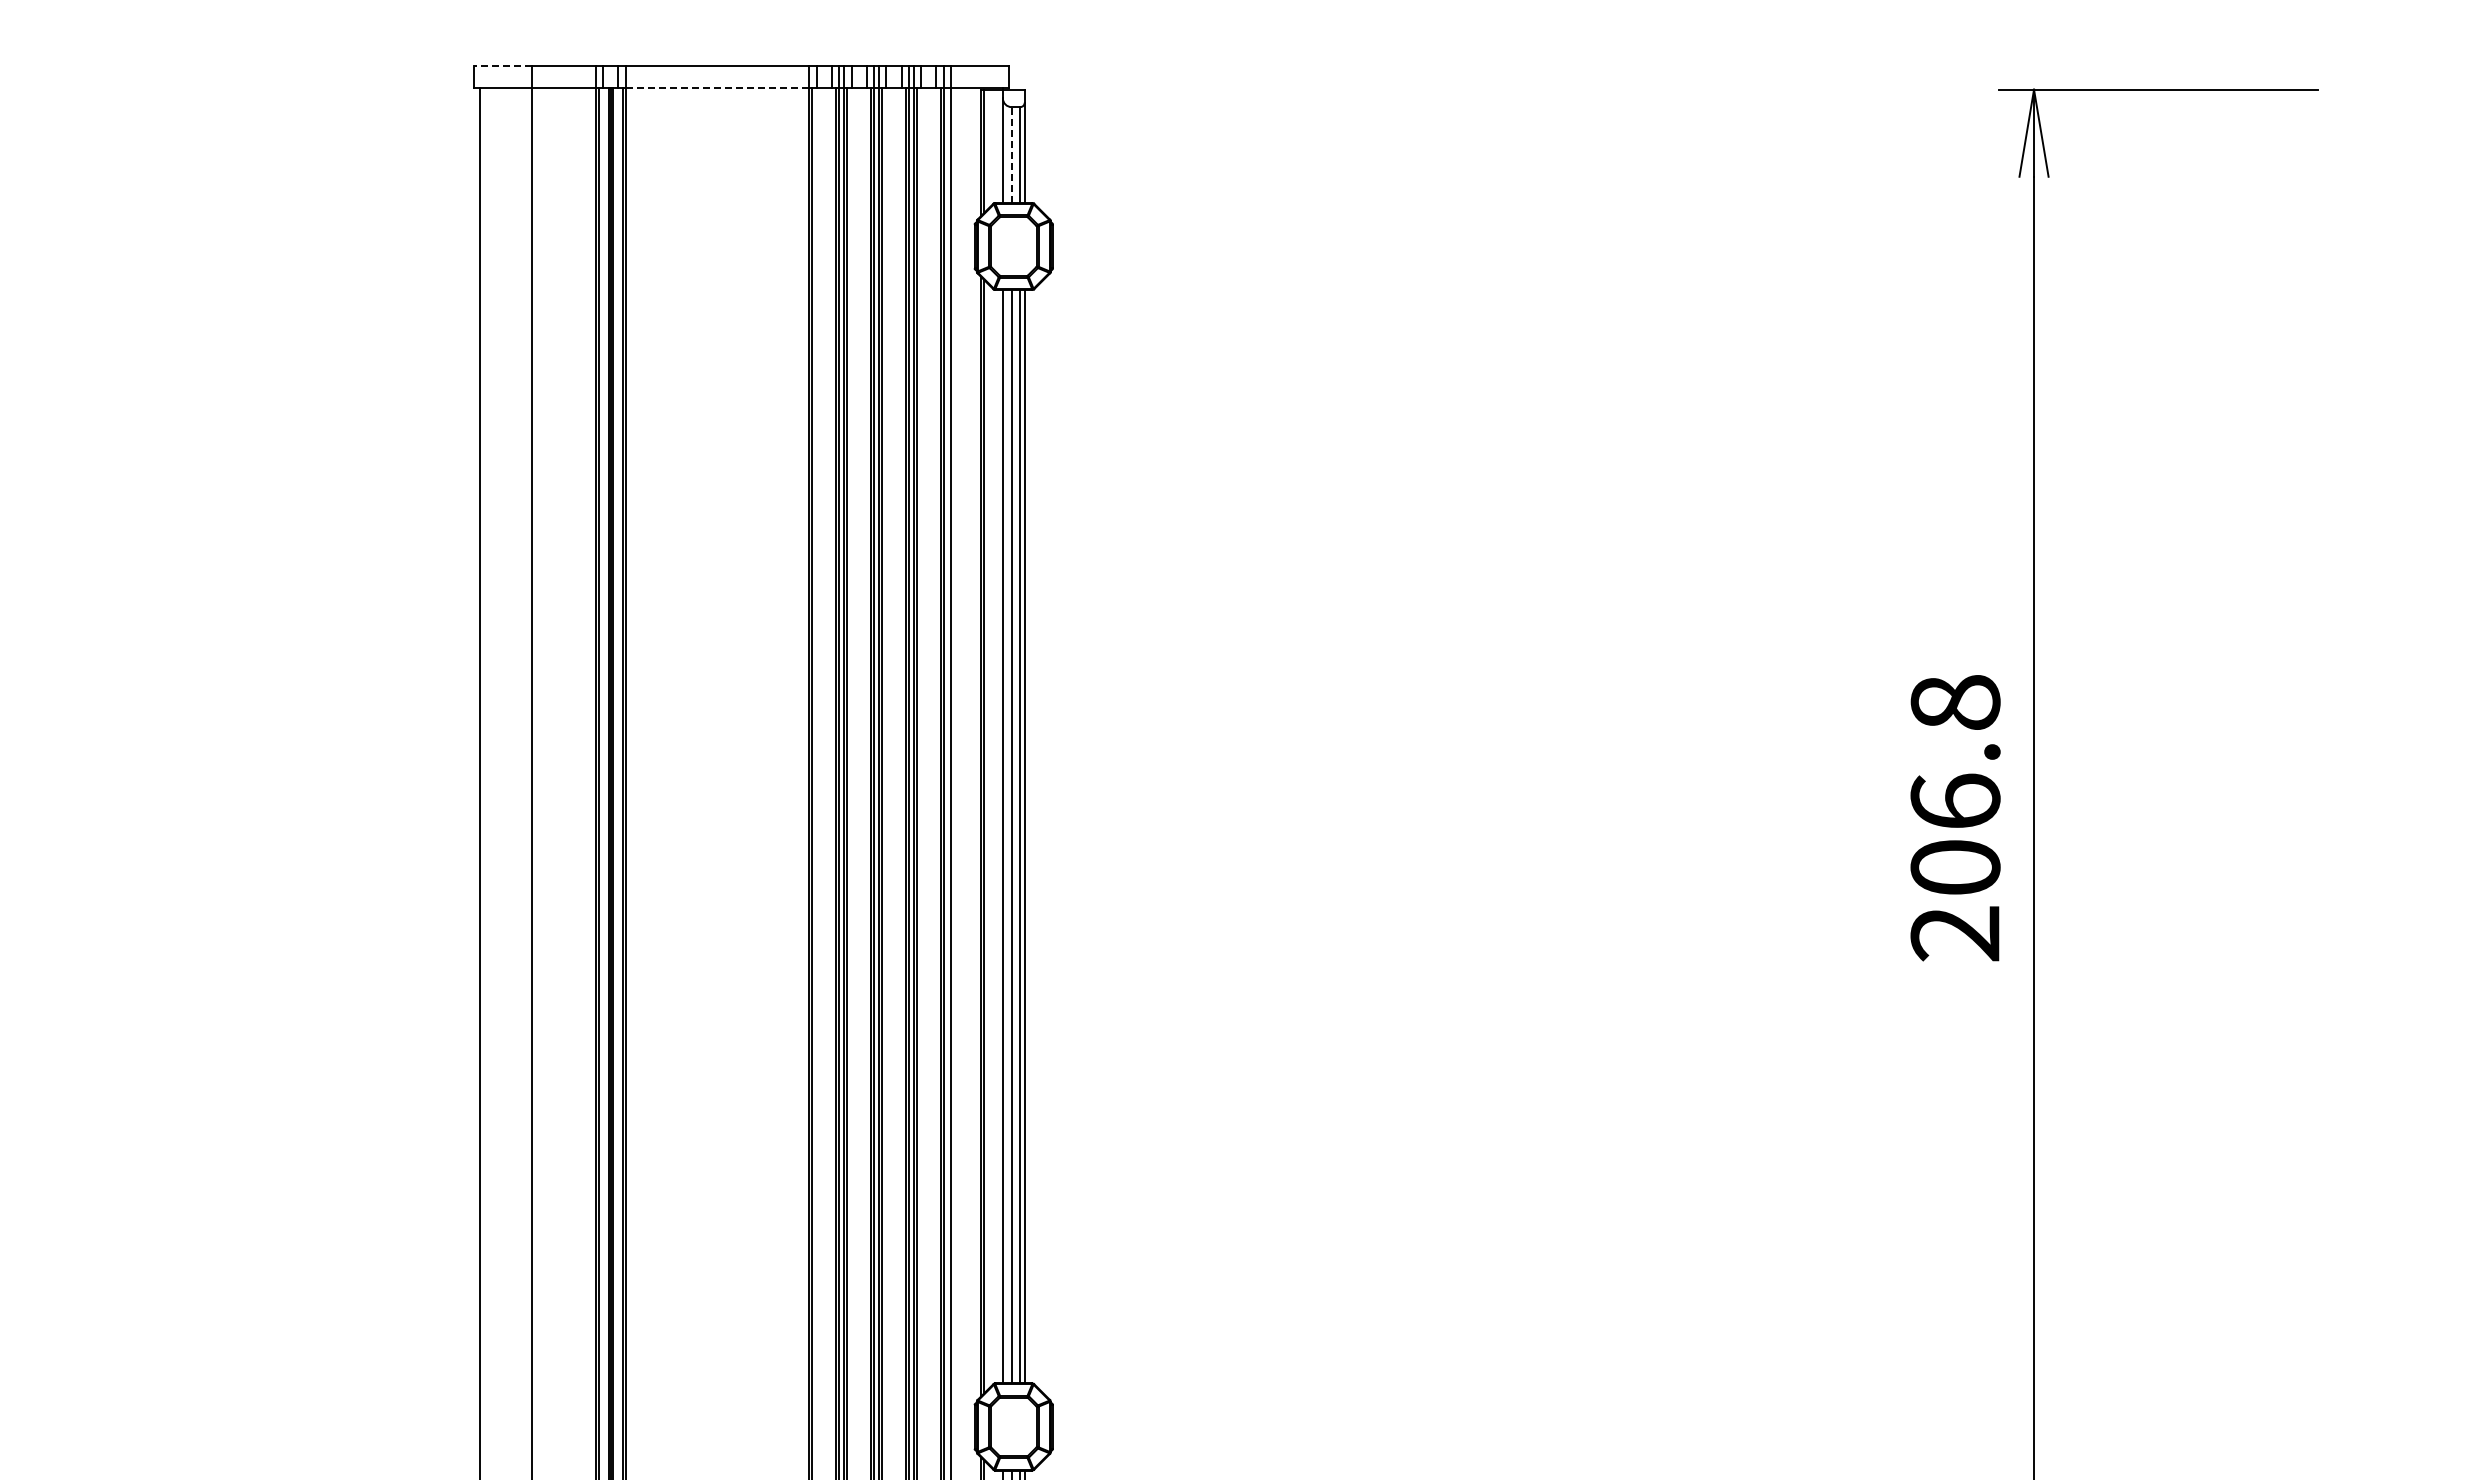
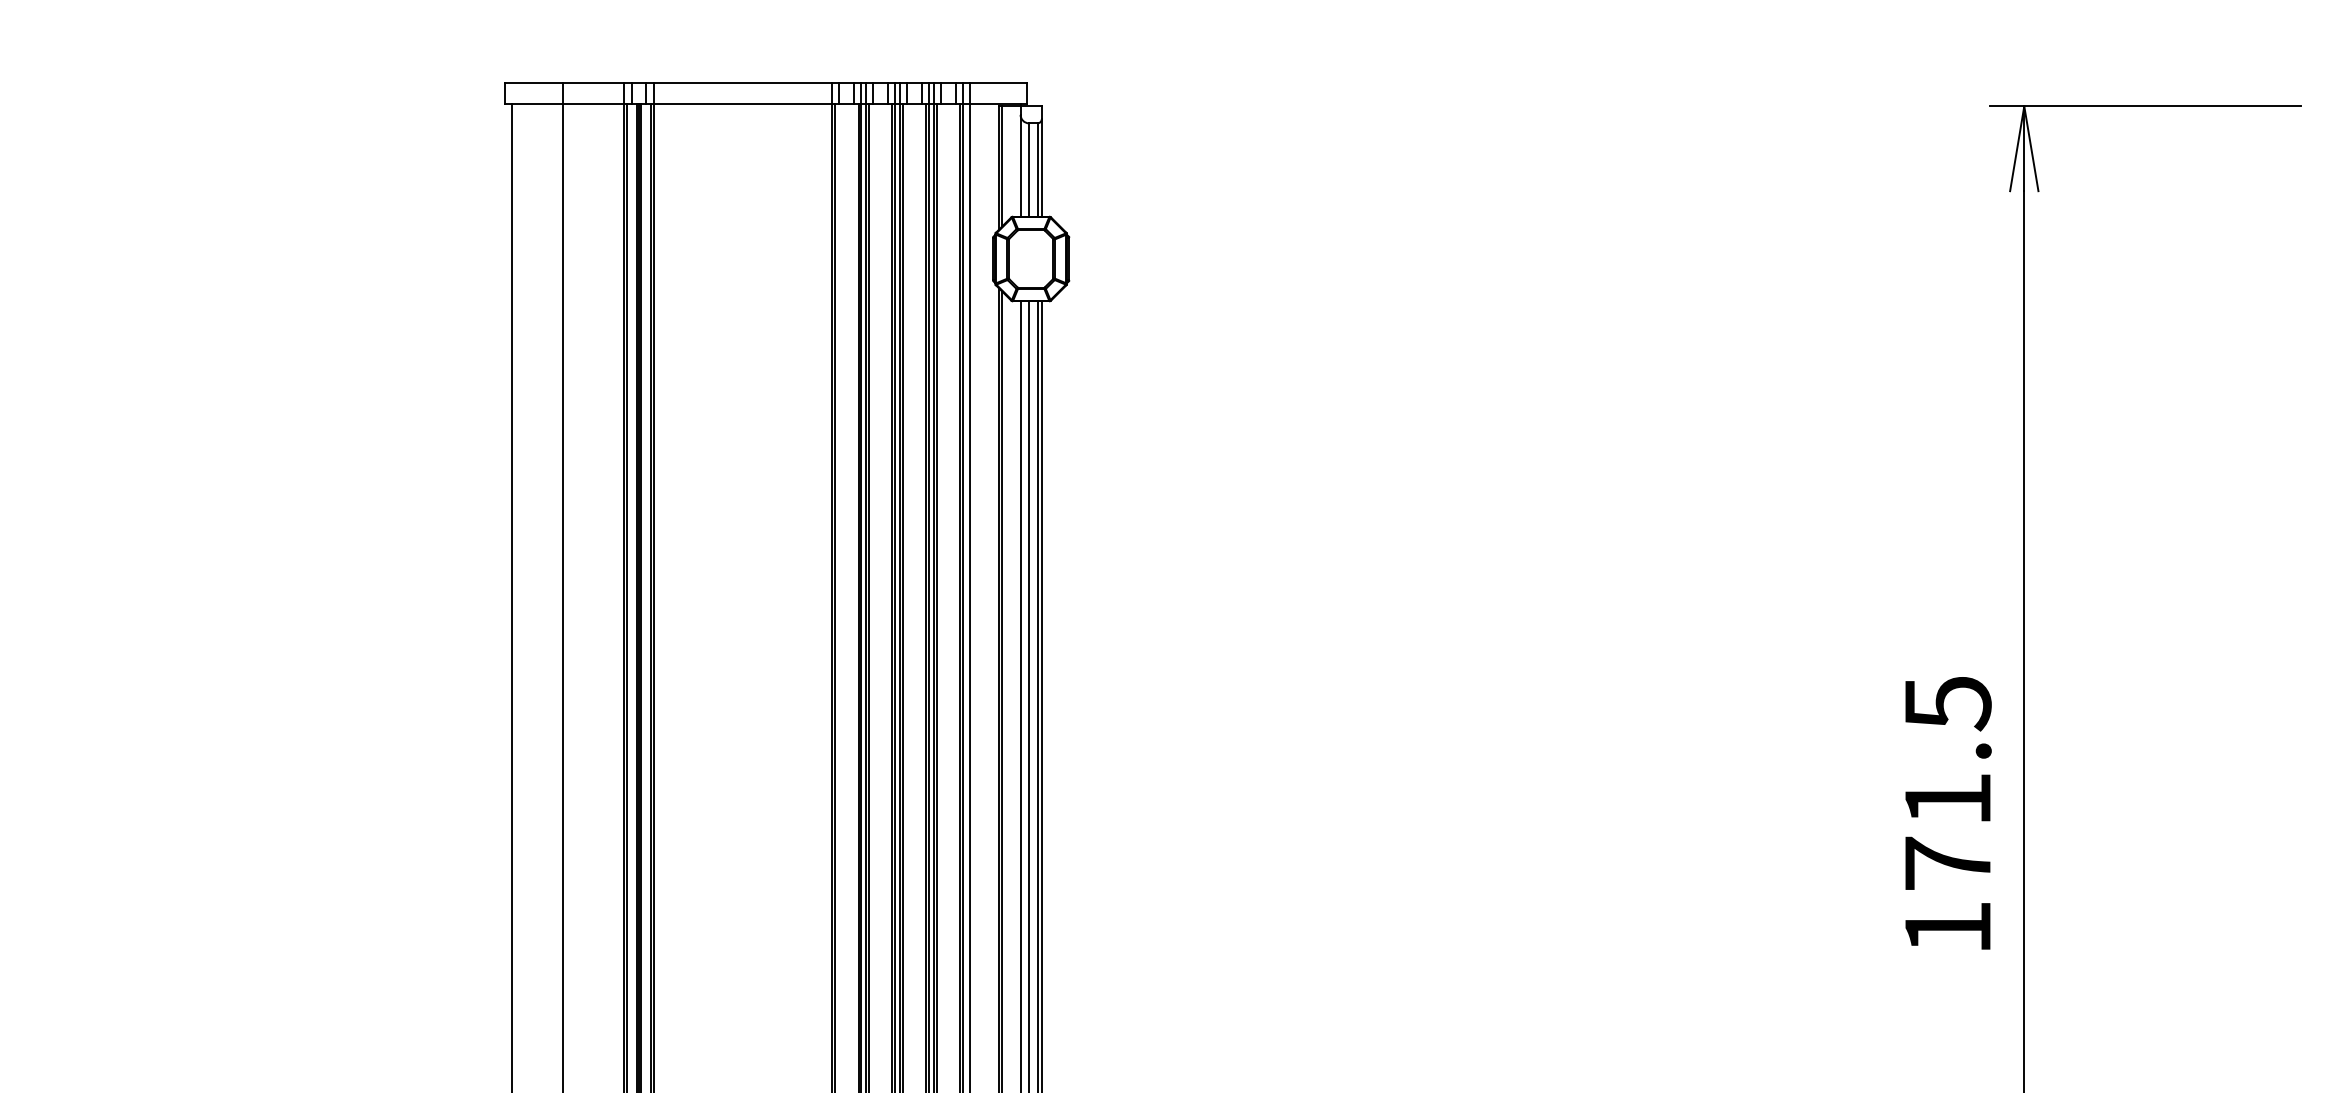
line: (502, 65) -> (533, 82), dashed -> solid
line: (717, 87) -> (742, 104), dashed -> solid
line: (1011, 155) -> (1028, 170), dashed -> solid
text: (1955, 818) -> (1947, 815), 206.8 -> 171.5

